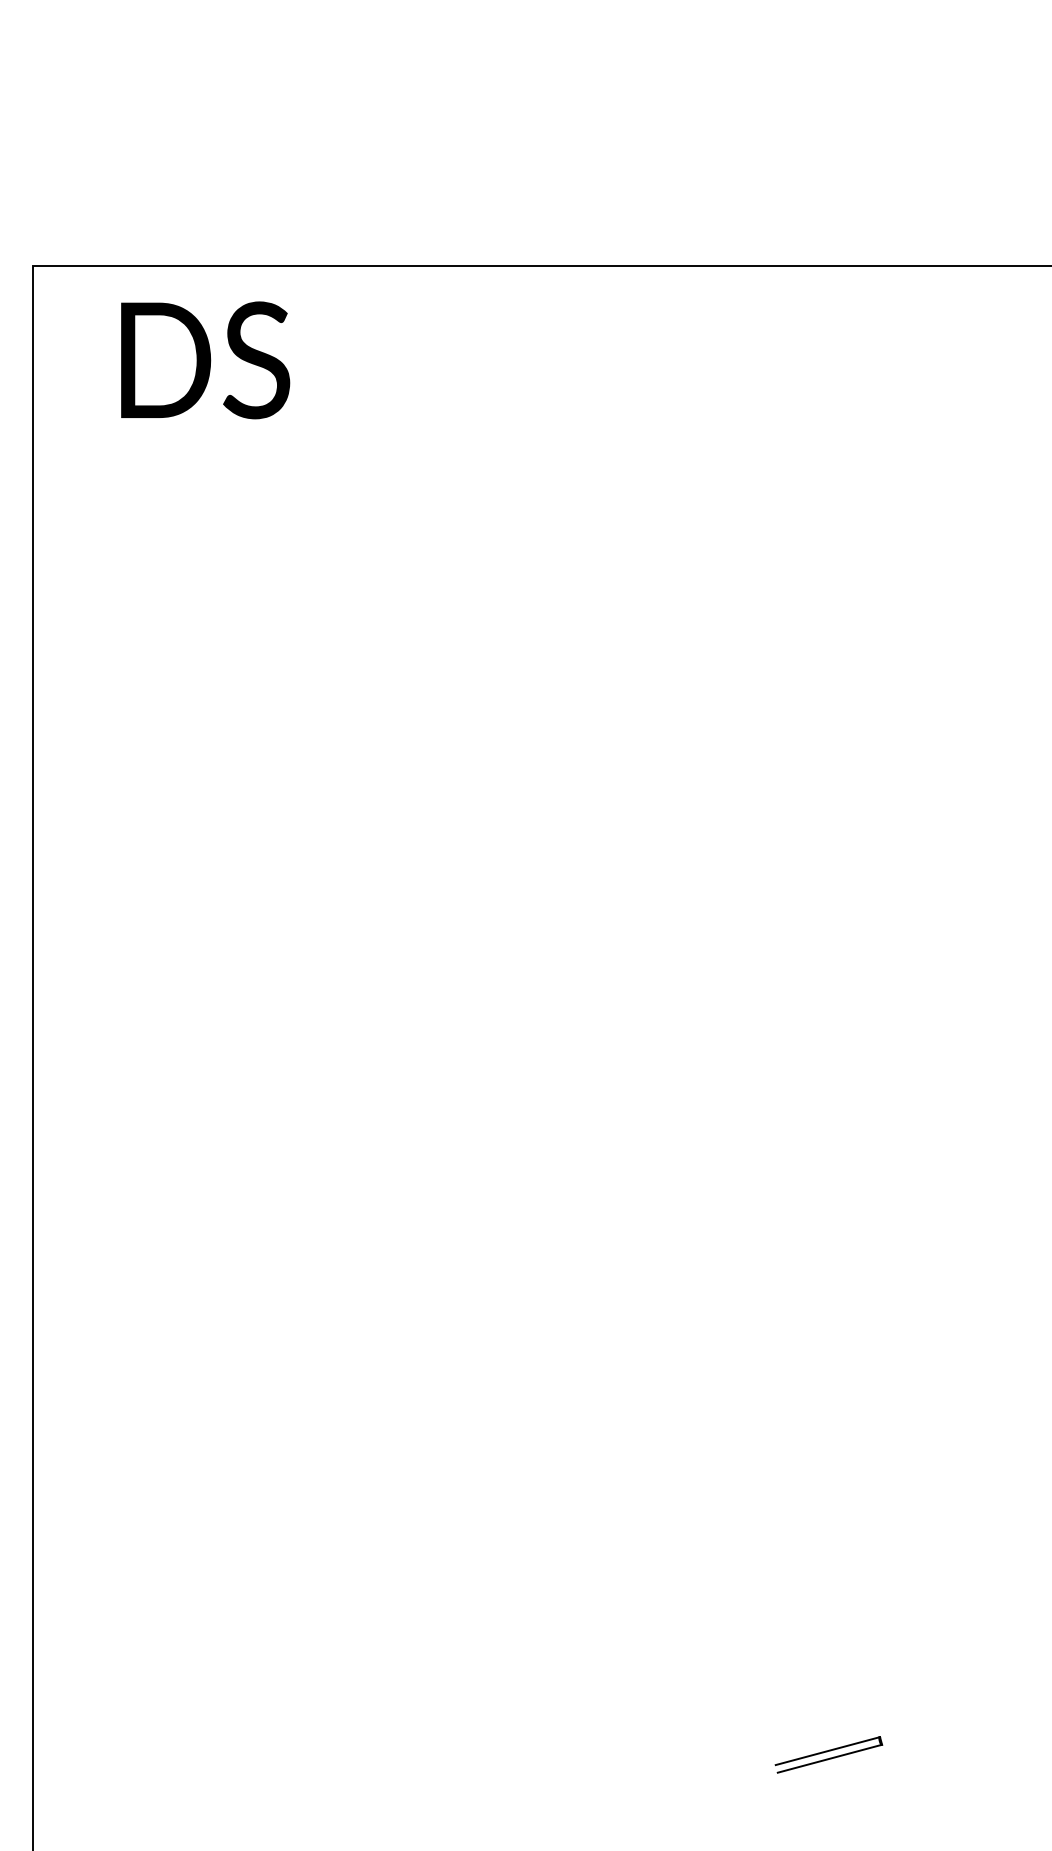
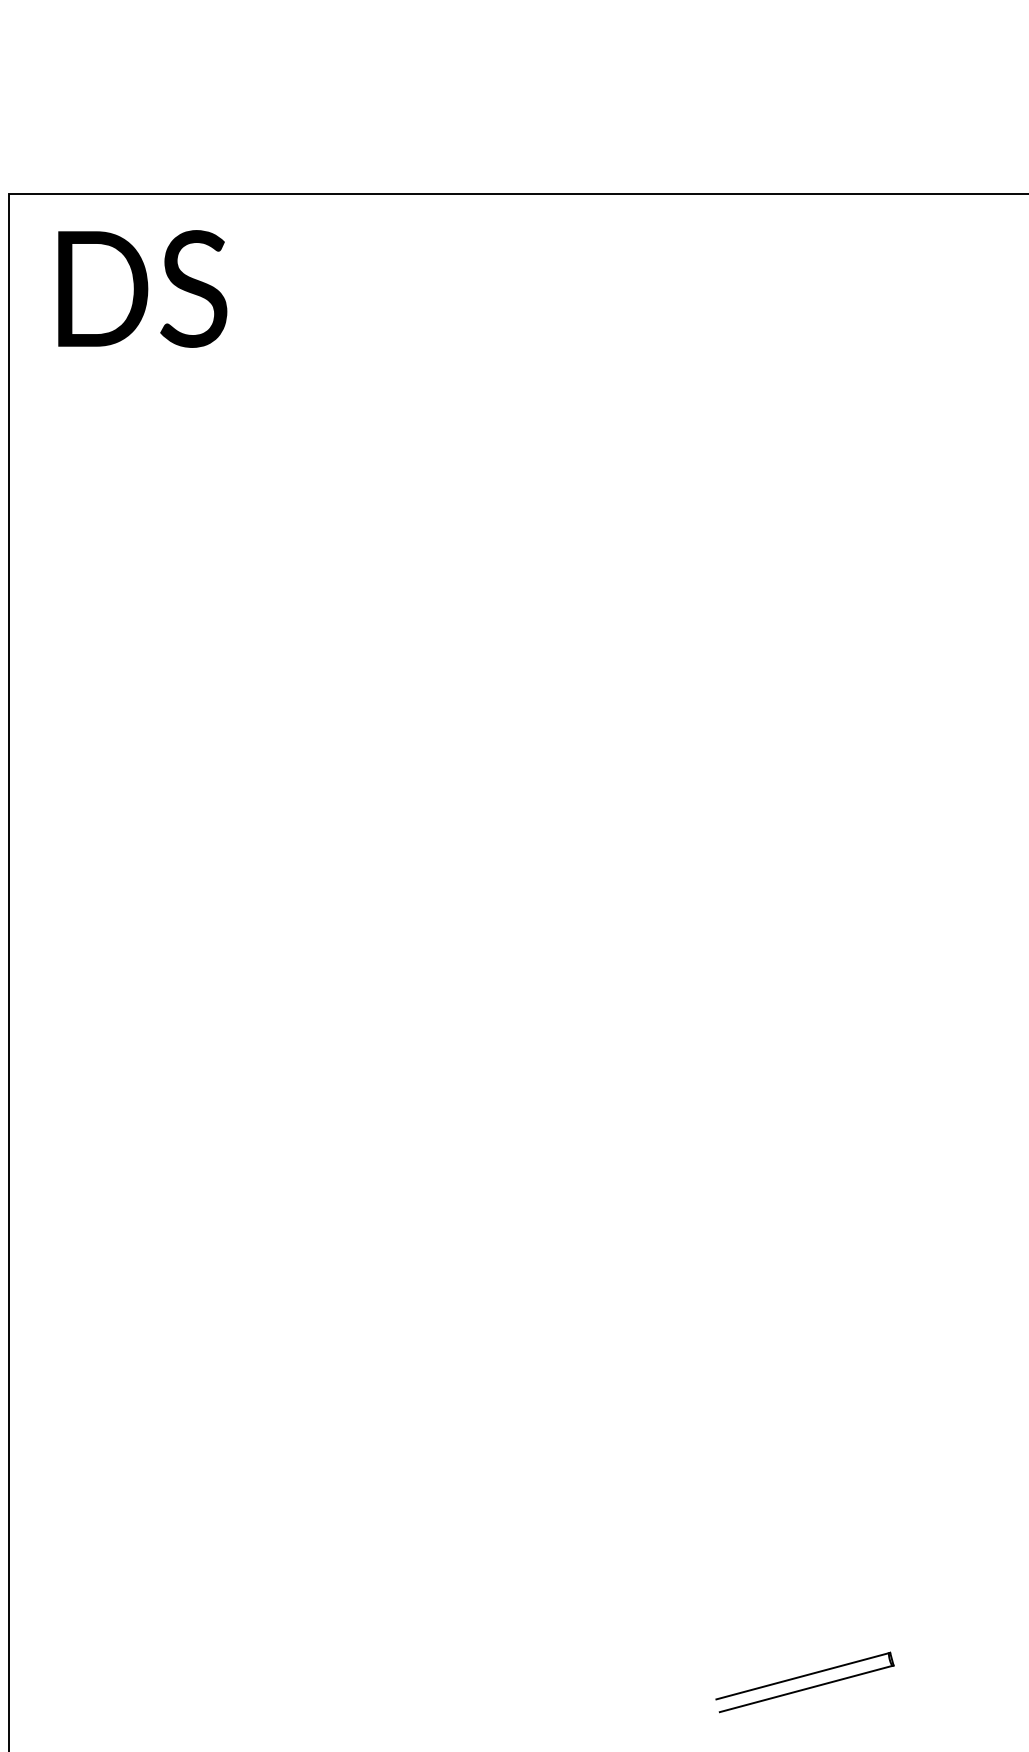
text: (205, 360) -> (142, 289), moved
part: (828, 1754) -> (804, 1682), size x1.67

